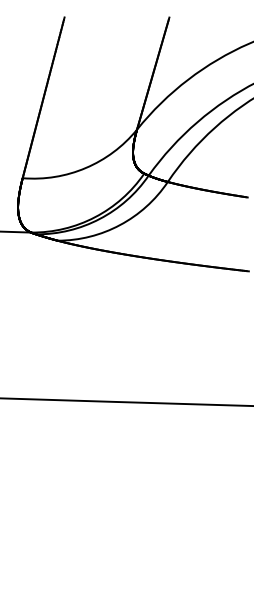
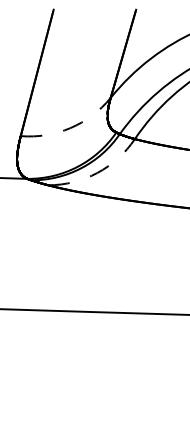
arc: (85, 168) -> (70, 128), solid -> dashed
arc: (120, 225) -> (97, 173), solid -> dashed

